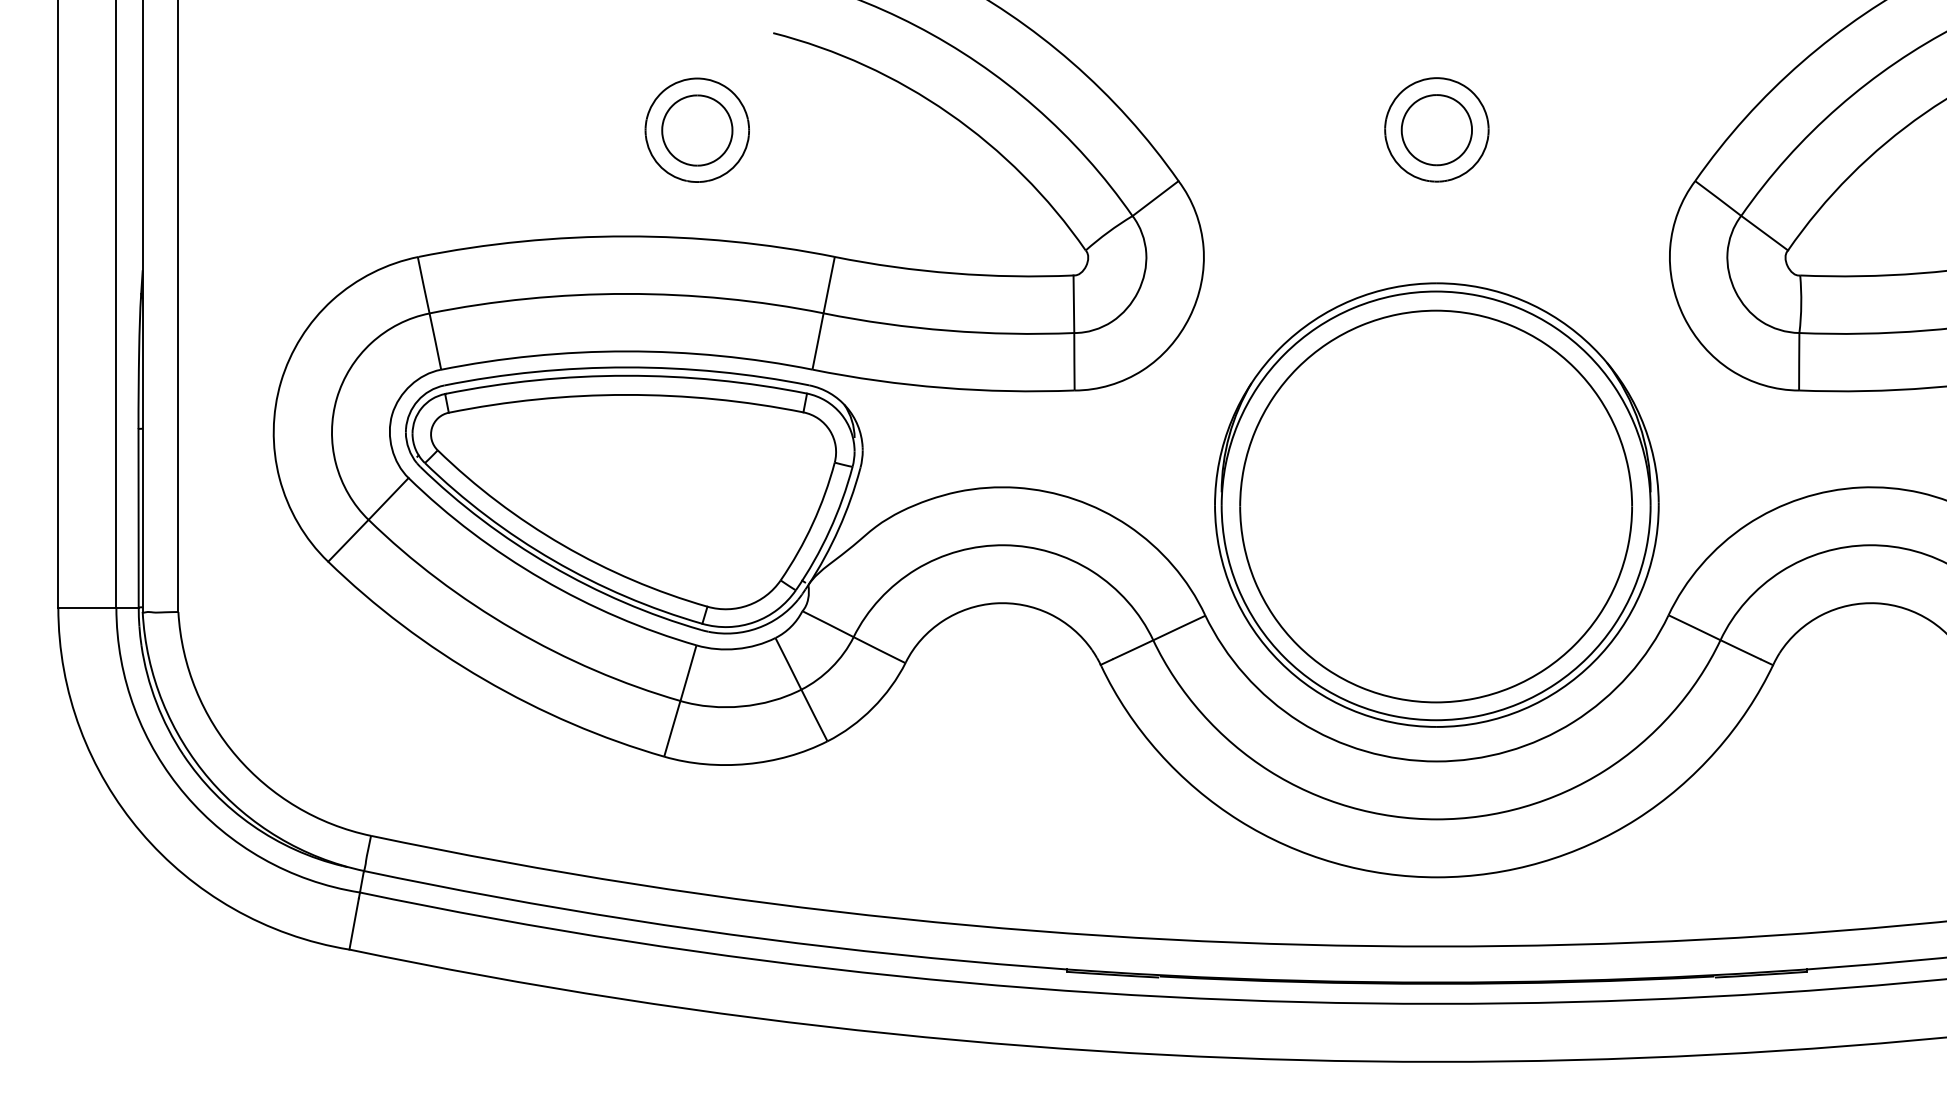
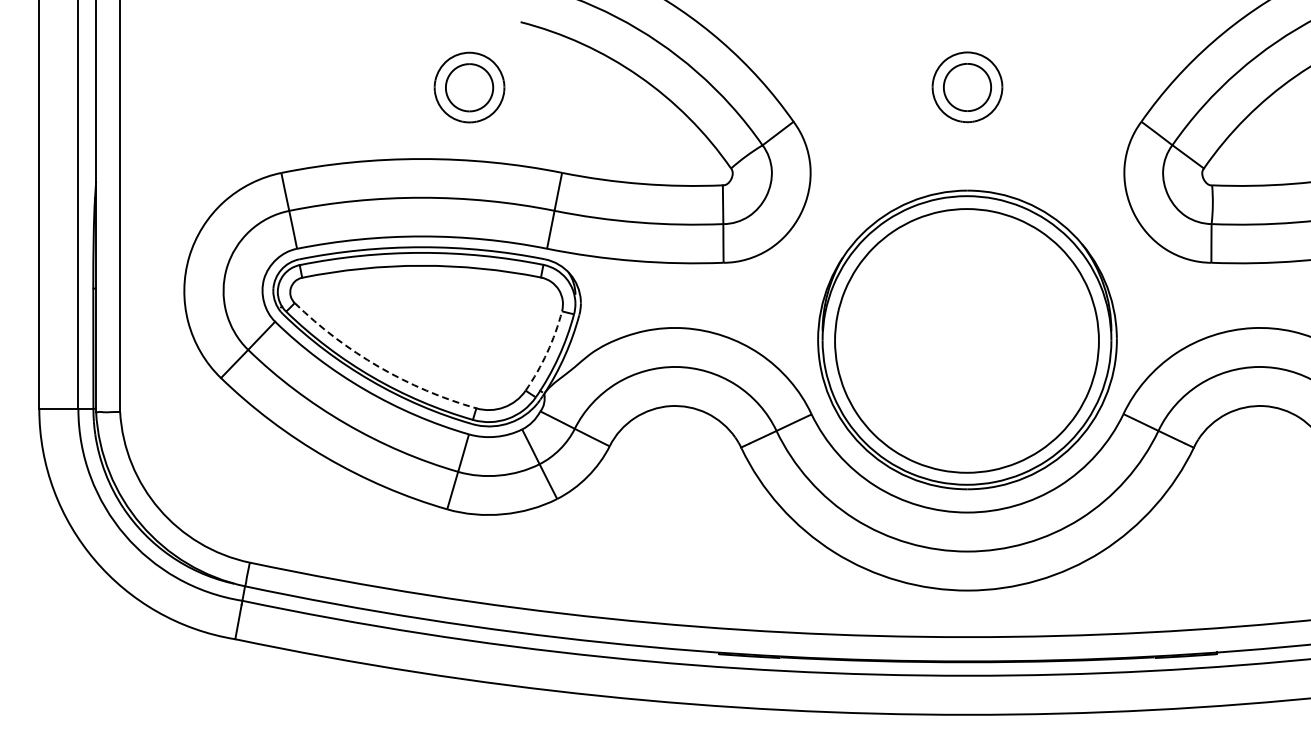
arc: (813, 523) -> (547, 352), solid -> dashed
arc: (563, 544) -> (379, 366), solid -> dashed

